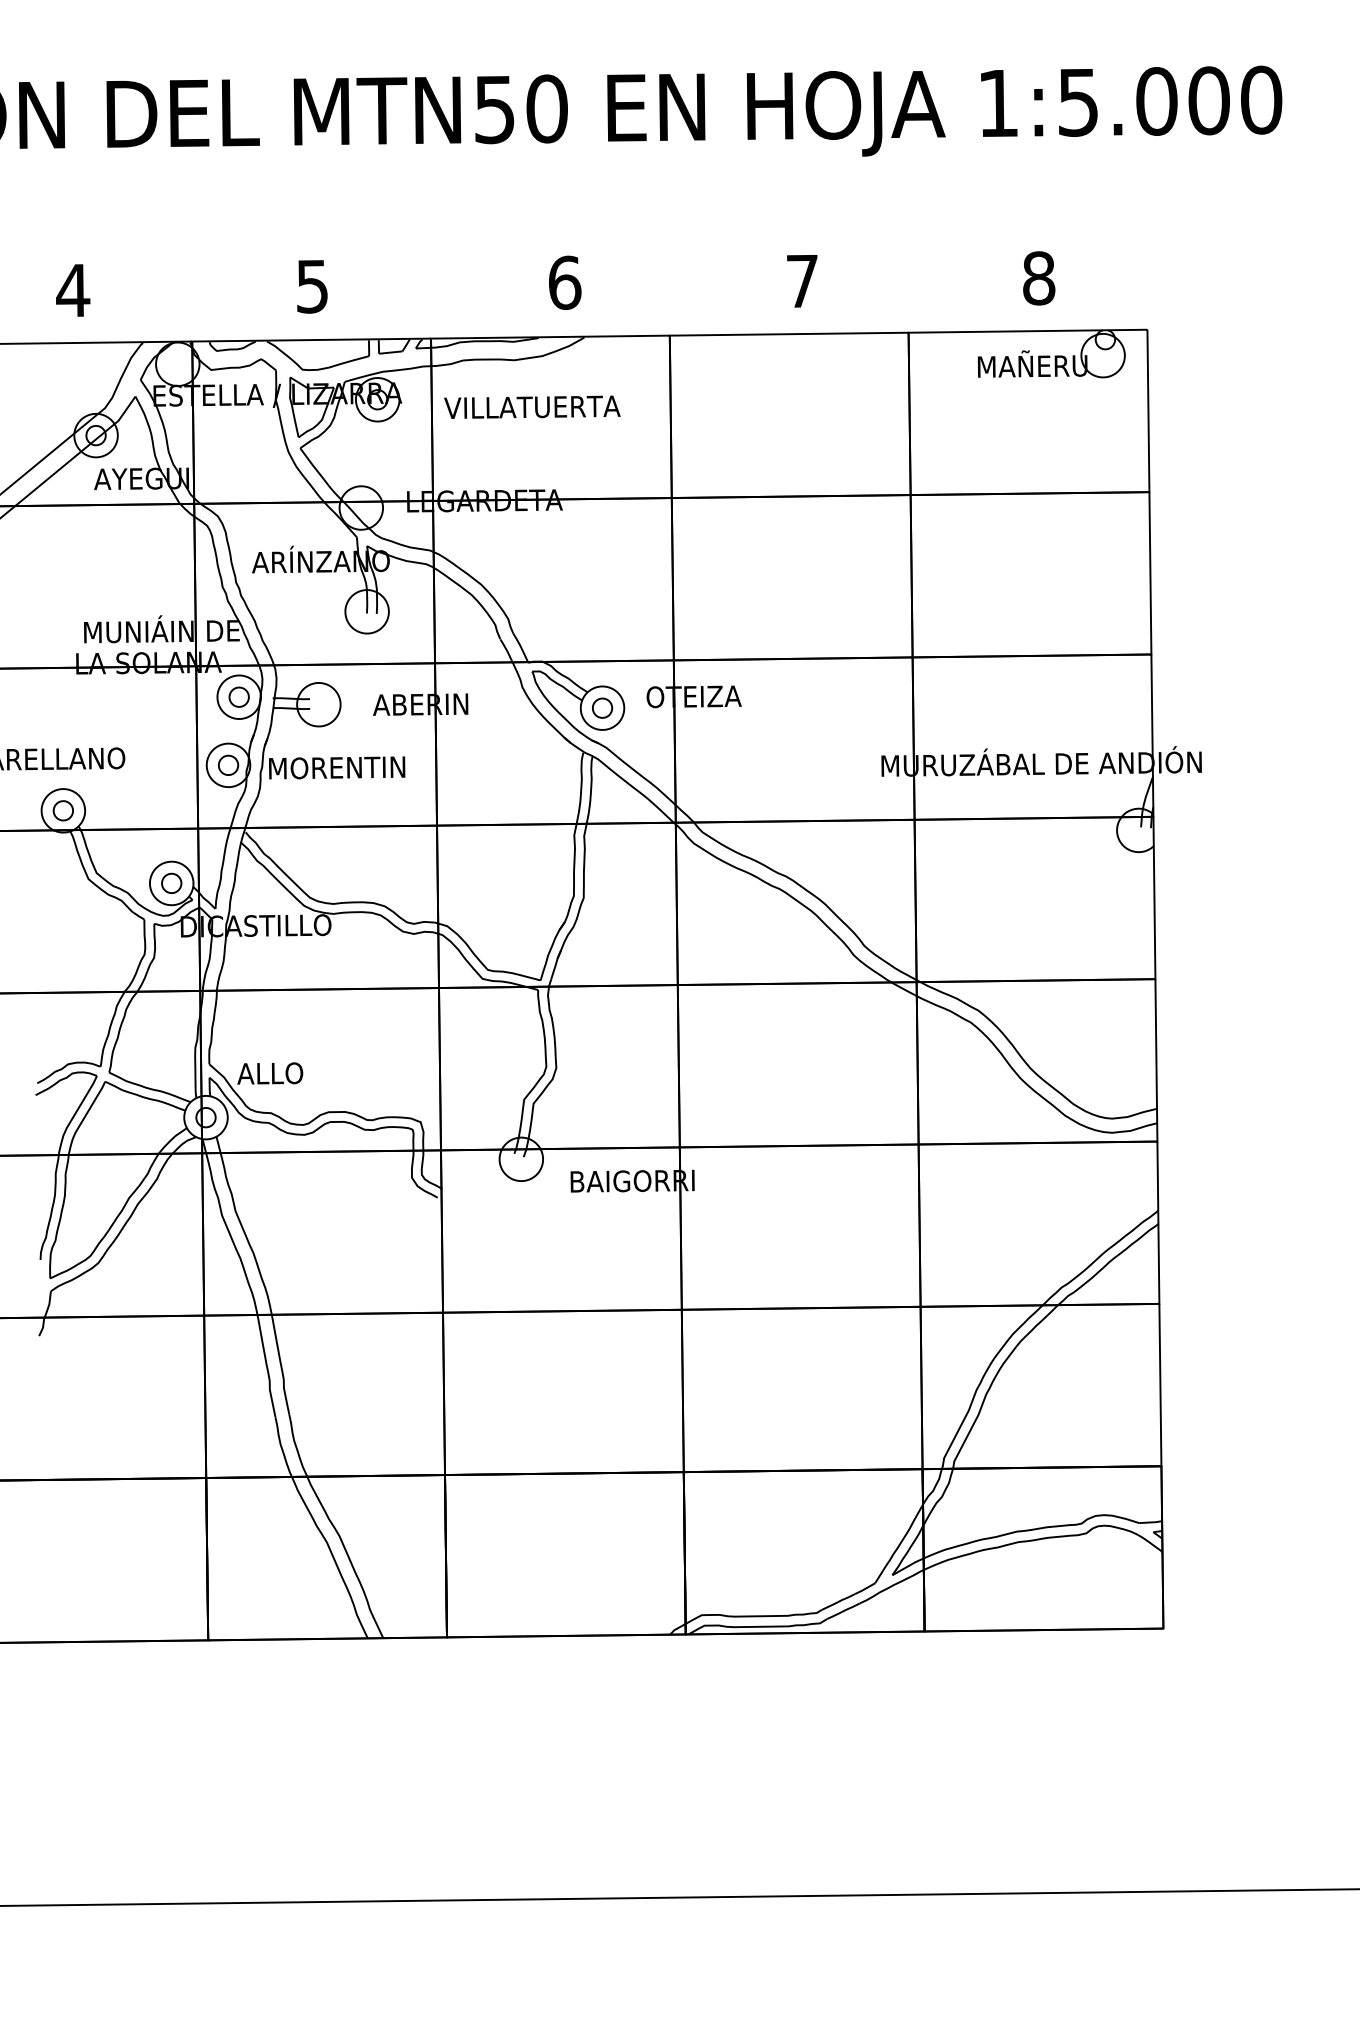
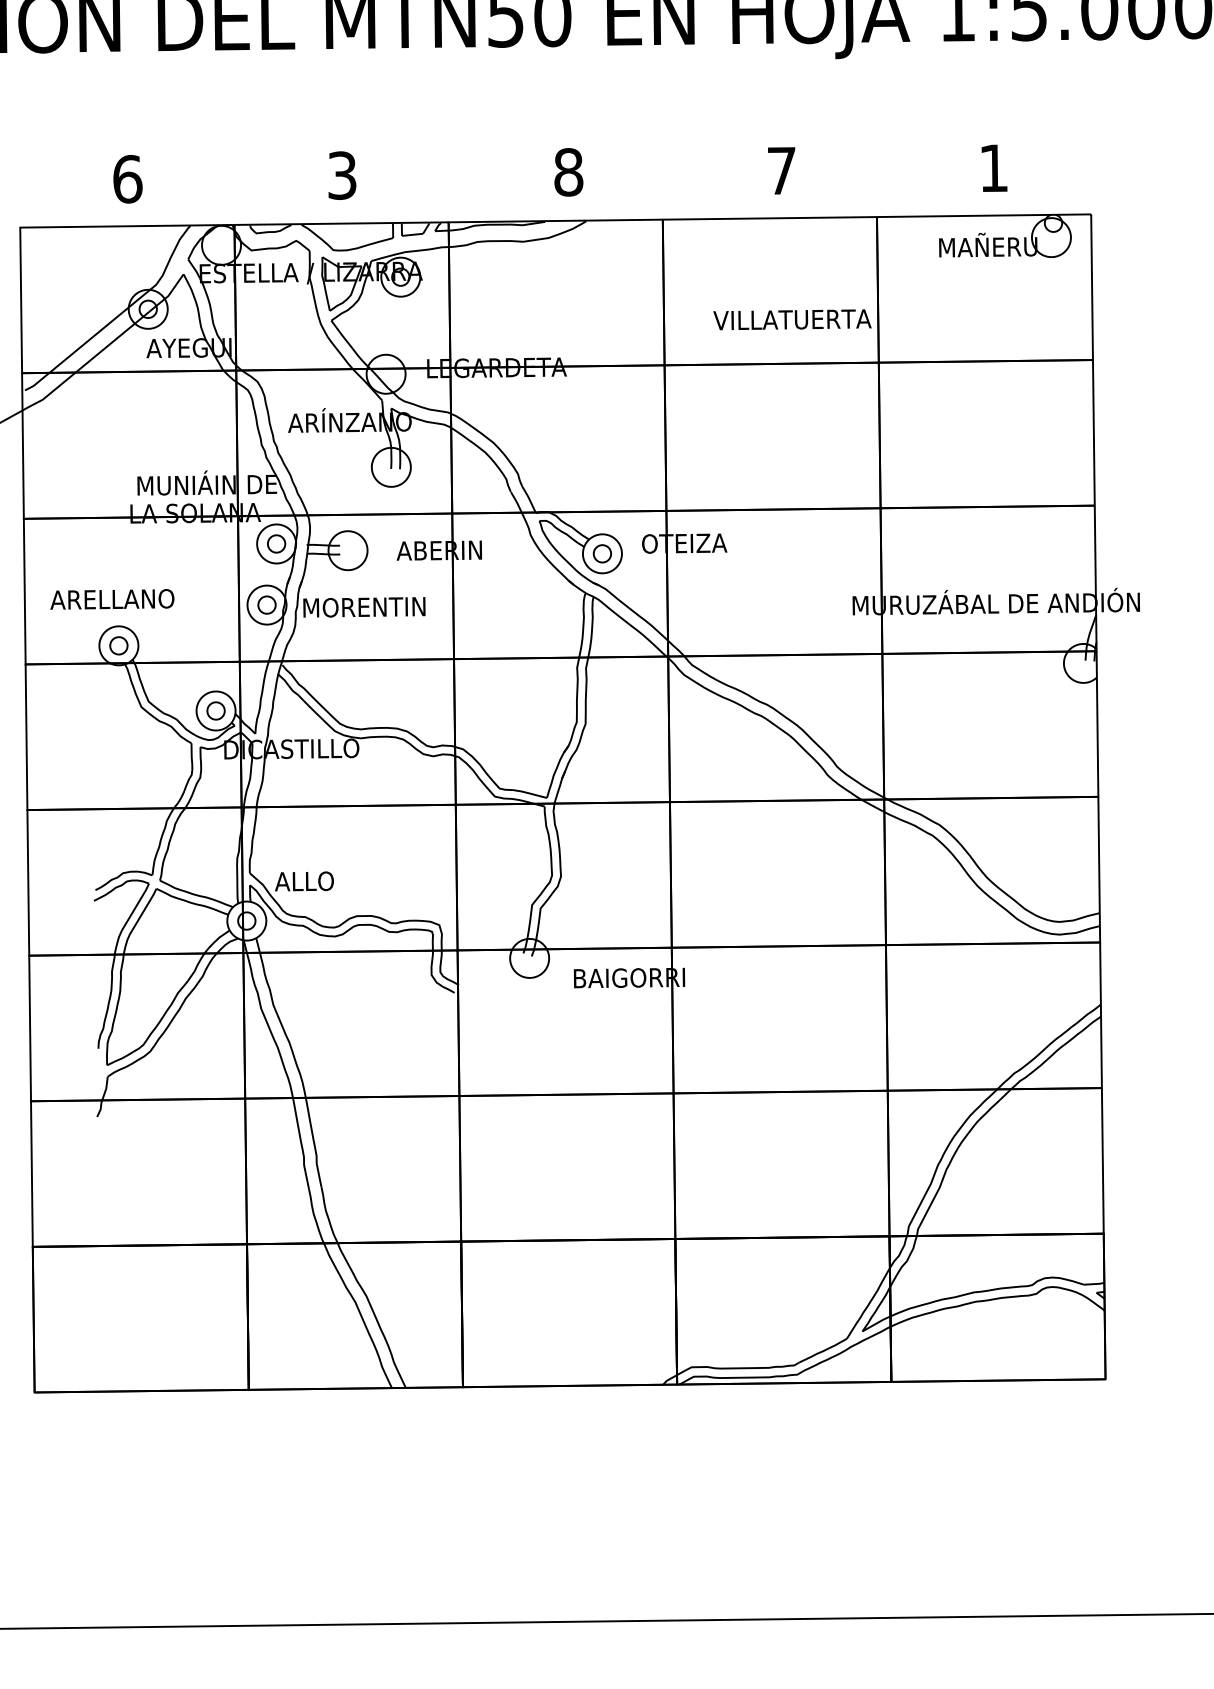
text: (1039, 278) -> (994, 168), 8 -> 1
text: (565, 282) -> (569, 172), 6 -> 8
text: (312, 286) -> (342, 175), 5 -> 3
text: (73, 290) -> (127, 179), 4 -> 6
text: (532, 406) -> (792, 319), moved

